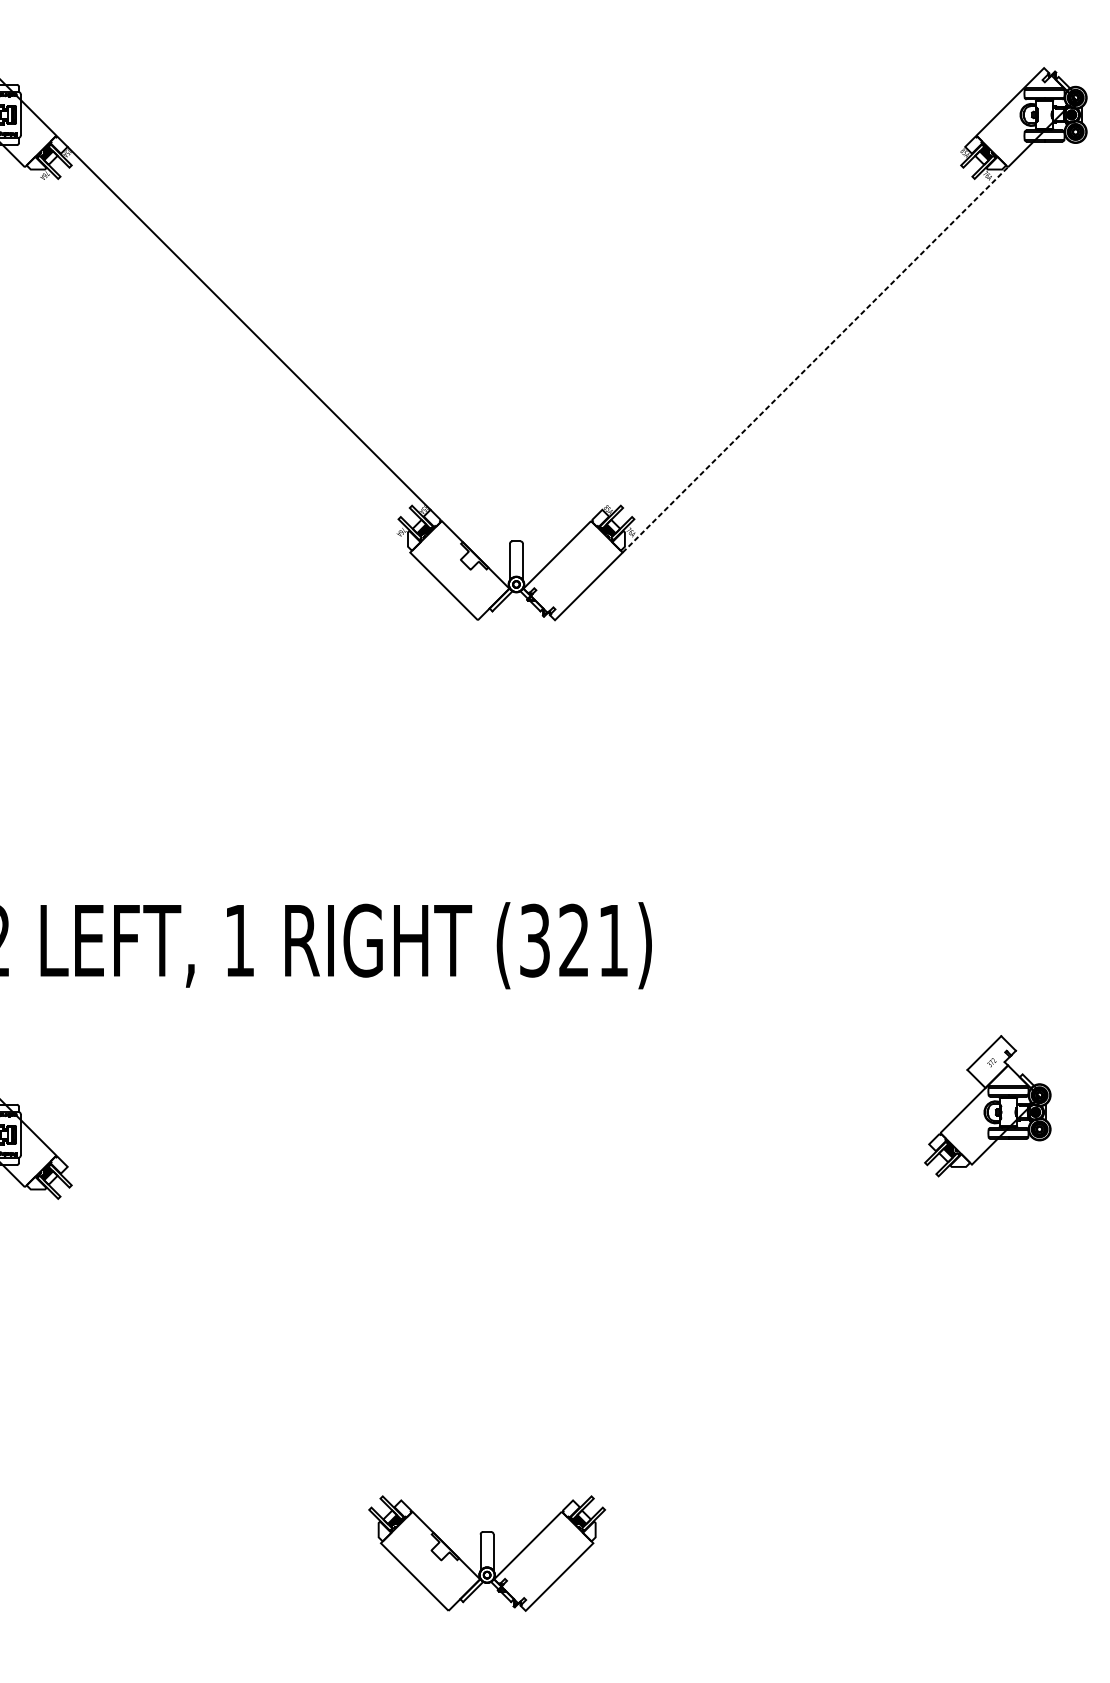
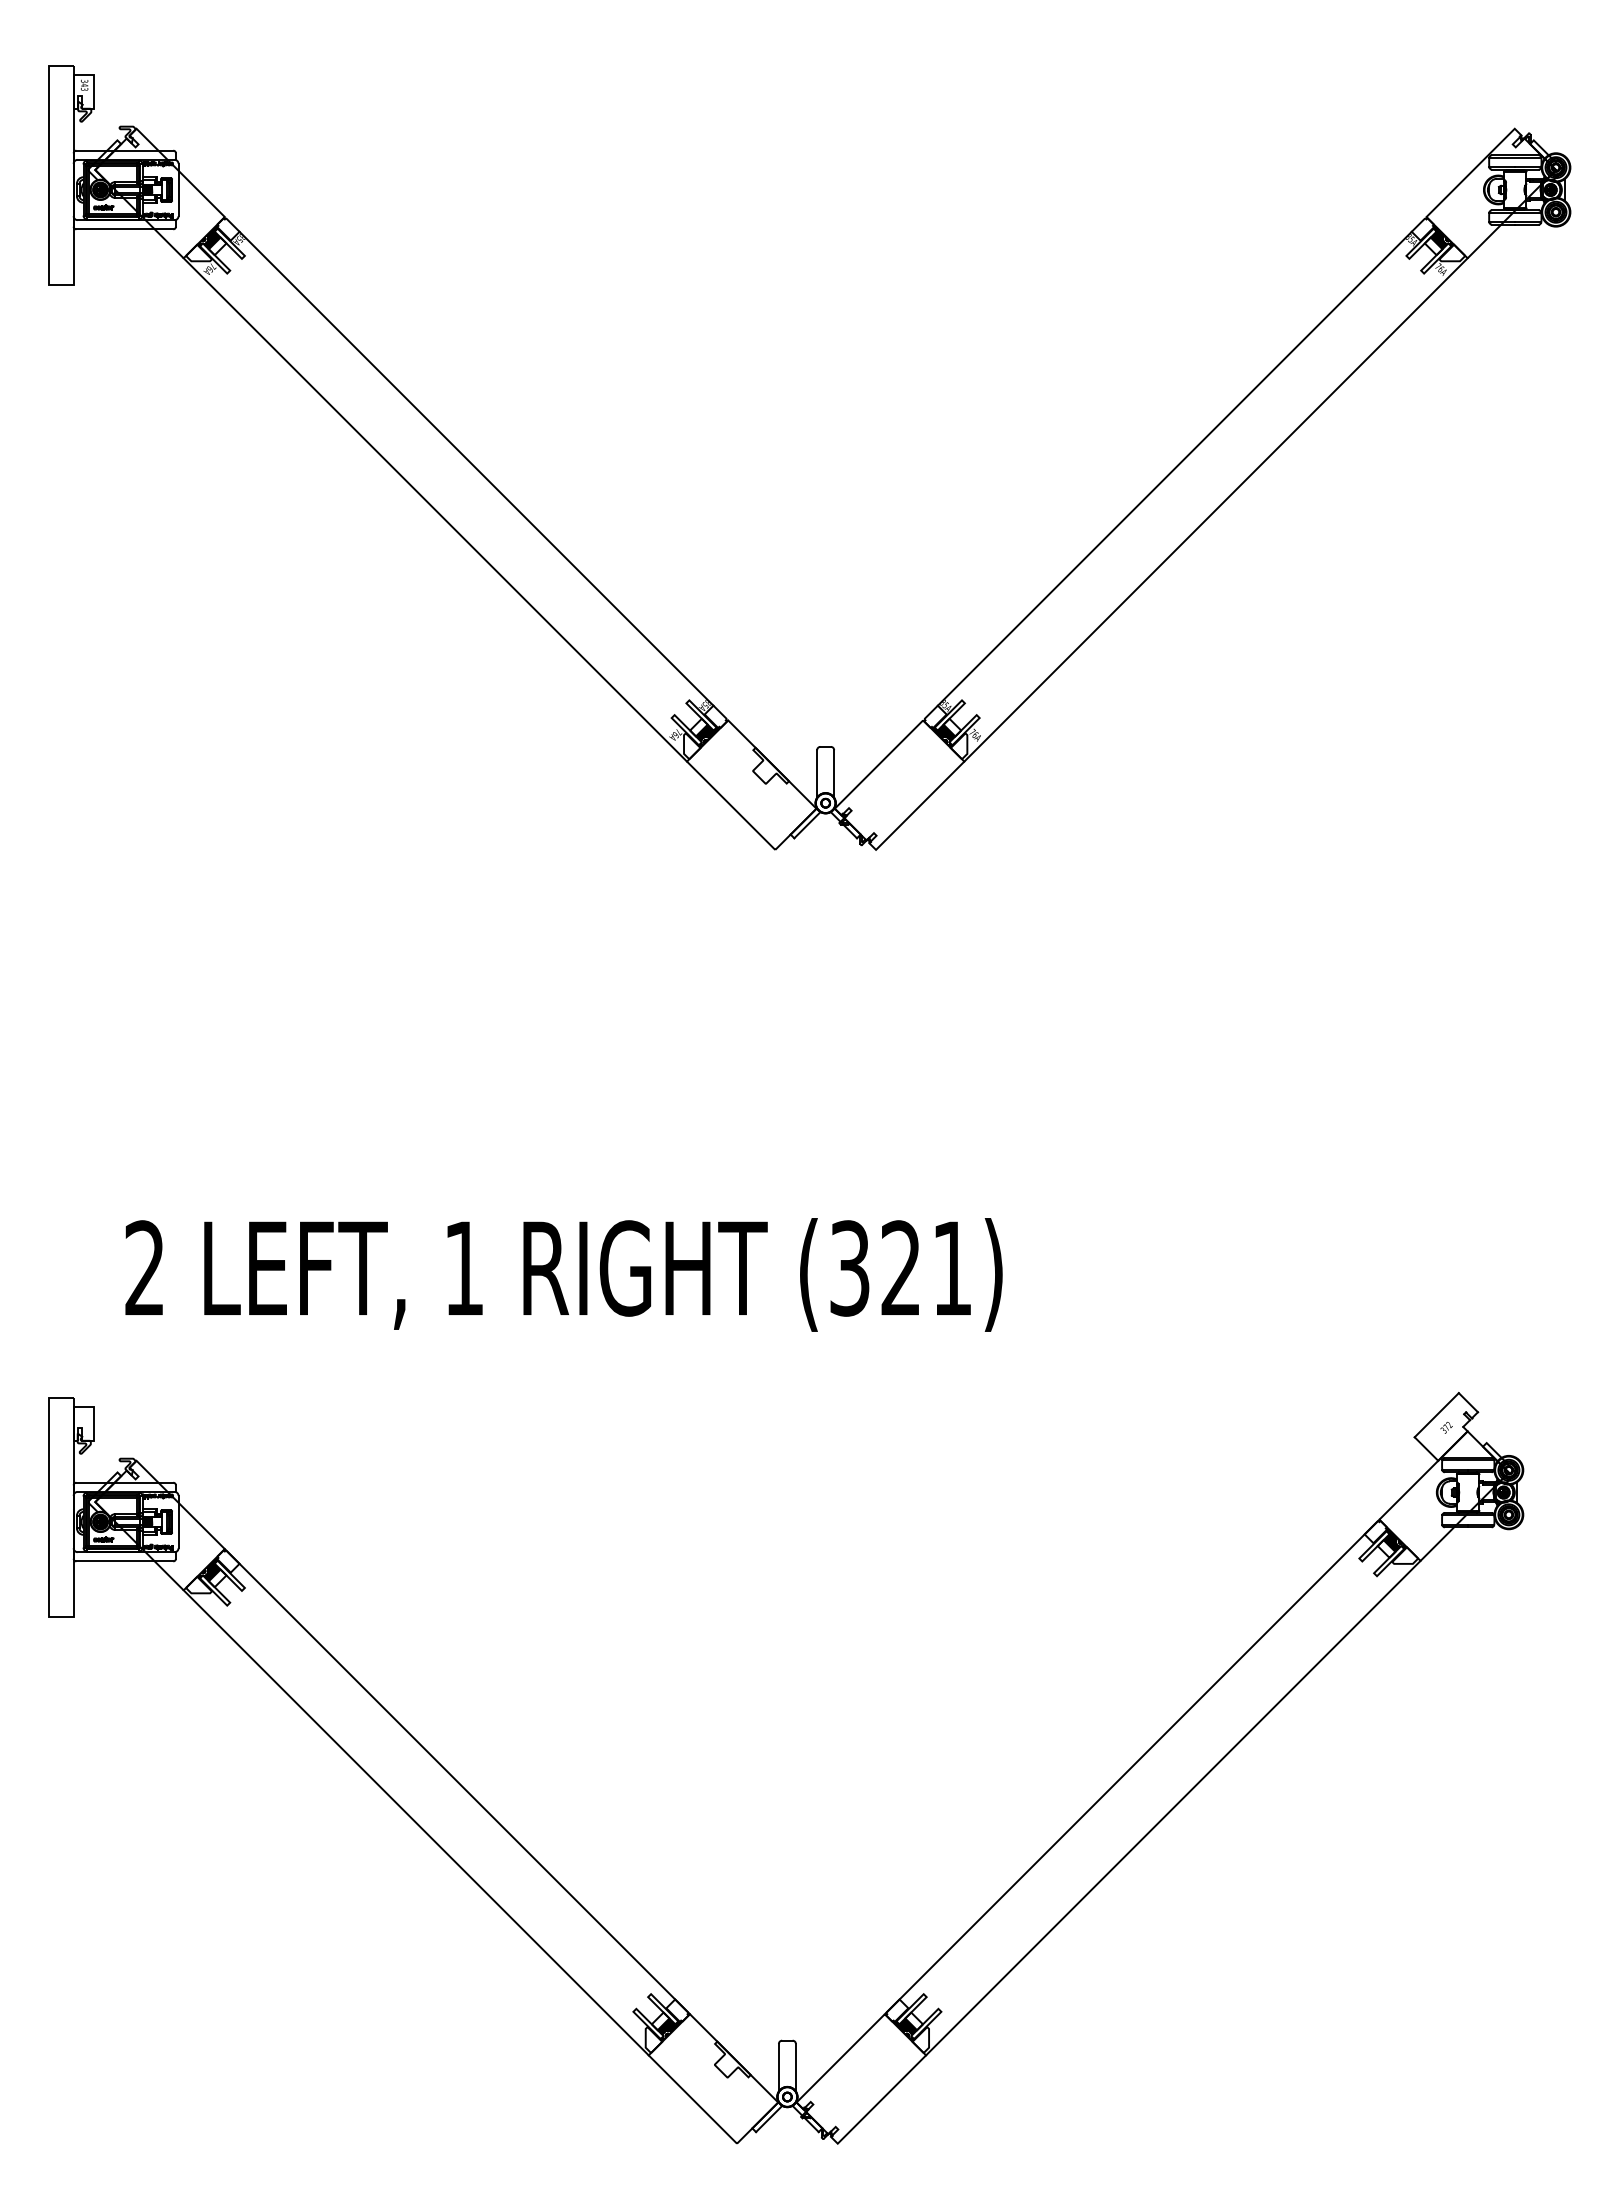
line: (783, 328) -> (1174, 468), added
line: (217, 359) -> (435, 509), added
line: (815, 359) -> (1216, 509), dashed -> solid
line: (750, 1322) -> (1131, 1766), added
line: (233, 1333) -> (456, 1781), added
line: (782, 1353) -> (1173, 1807), added
line: (202, 1364) -> (415, 1822), added

